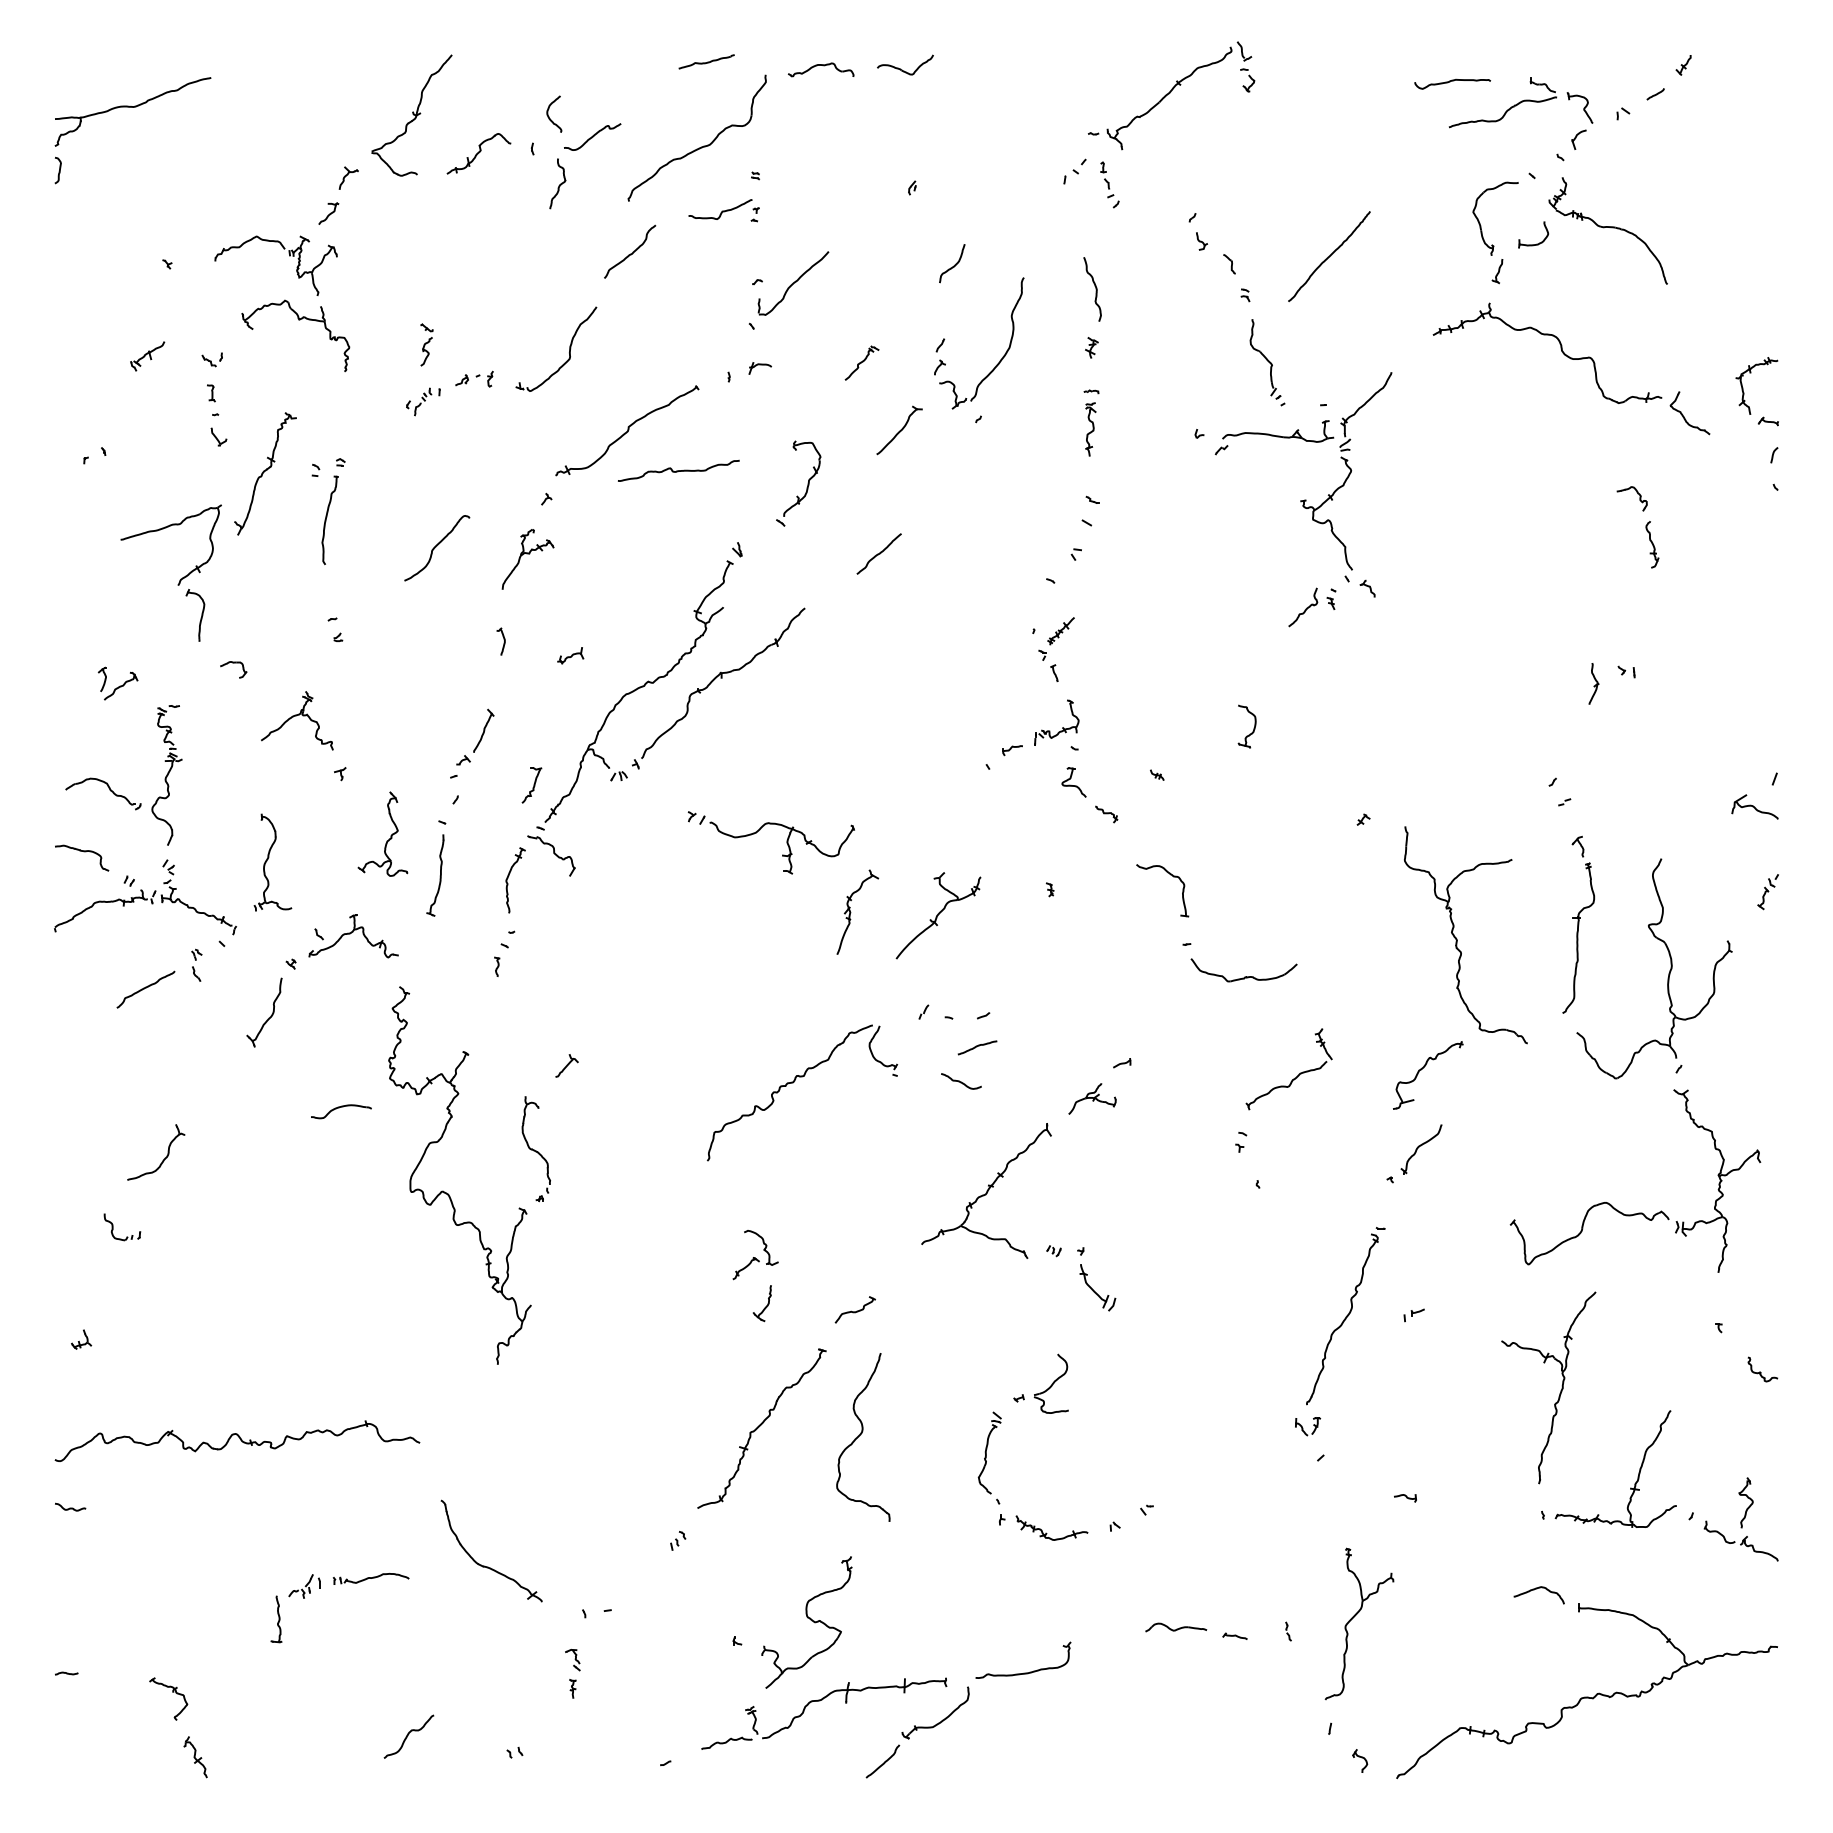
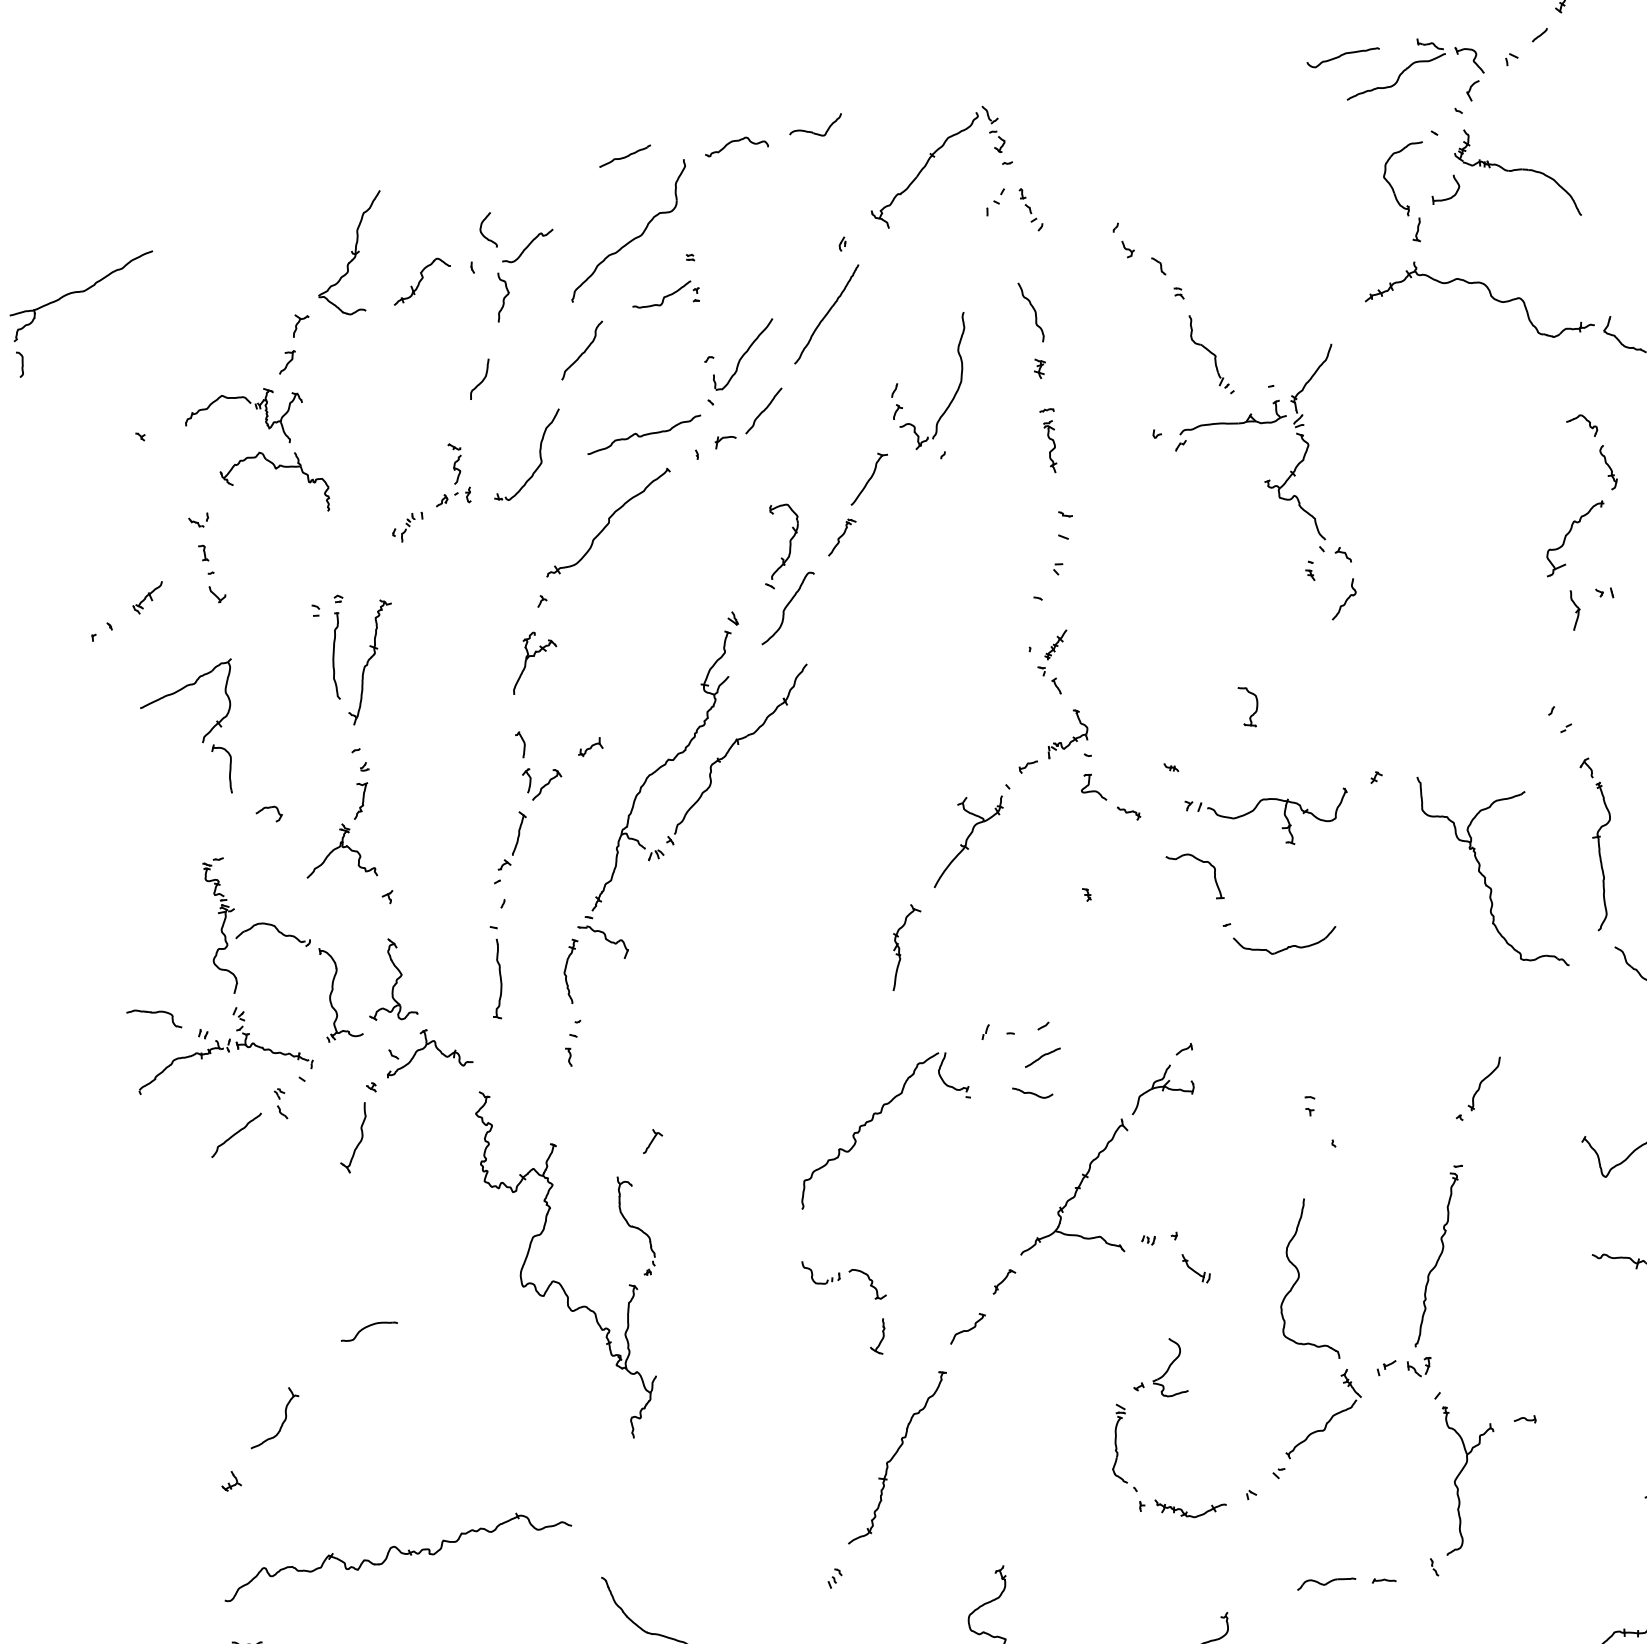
part: (1174, 88) -> (929, 161), moved
curve: (1329, 256) -> (826, 314), moved
curve: (954, 264) -> (482, 379), moved
part: (426, 344) -> (456, 462), moved
part: (147, 356) -> (148, 598), moved
part: (861, 362) -> (841, 536), moved
curve: (678, 470) -> (643, 434), moved
part: (265, 473) -> (370, 661), moved
curve: (436, 547) -> (787, 607), moved
curve: (878, 553) -> (763, 410), moved
curve: (1305, 608) -> (1345, 599), moved
part: (117, 683) -> (542, 782), moved
part: (531, 785) -> (360, 801), moved
part: (109, 790) -> (277, 932), moved
part: (390, 835) -> (395, 980), moved
part: (786, 842) -> (1283, 815), moved
part: (938, 915) -> (967, 839), moved
part: (1422, 1069) -> (1568, 533), moved
part: (1293, 1078) -> (1327, 1421), moved
part: (1092, 1098) -> (1161, 1087), size x1.43
part: (341, 1111) -> (369, 1330), moved
part: (163, 1159) -> (282, 1423), moved
part: (113, 1227) -> (812, 1273), moved
part: (745, 1268) -> (1003, 1281), moved
part: (1097, 1287) -> (1196, 1268), size x0.71
part: (1413, 1315) -> (1386, 1368), moved
part: (863, 1437) -> (1301, 1282), moved
part: (1354, 1617) -> (1461, 1472), moved

